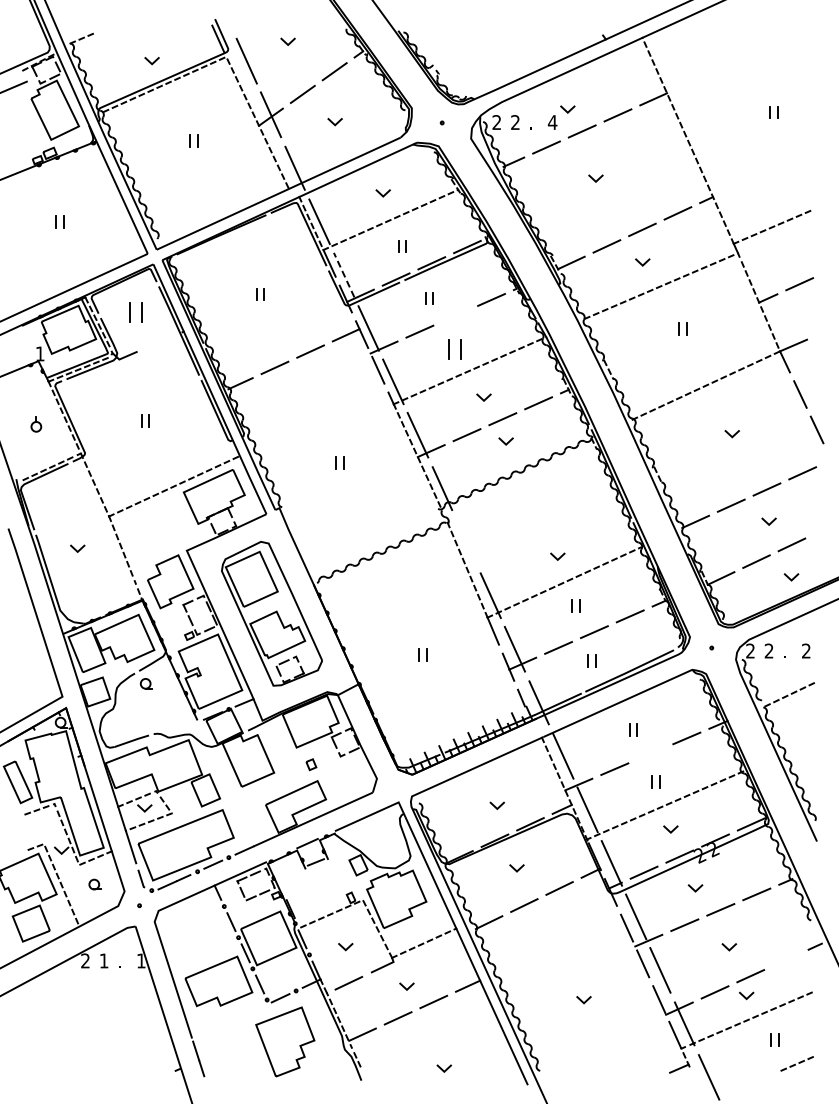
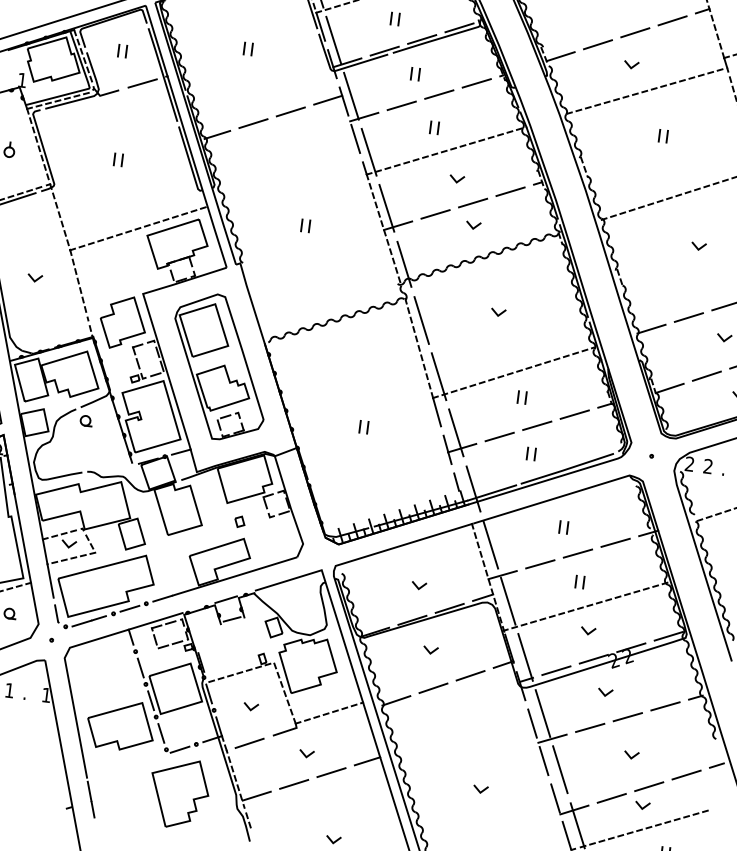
line: (343, 274) -> (333, 39), dashed -> solid
part: (135, 312) -> (122, 51), size x0.62
line: (455, 315) -> (439, 94), added
line: (159, 341) -> (142, 82), added
part: (454, 349) -> (433, 127), size x0.62
line: (466, 541) -> (421, 319), added
line: (556, 557) -> (497, 313), moved
line: (650, 753) -> (577, 553), added
line: (785, 959) -> (685, 774), added

